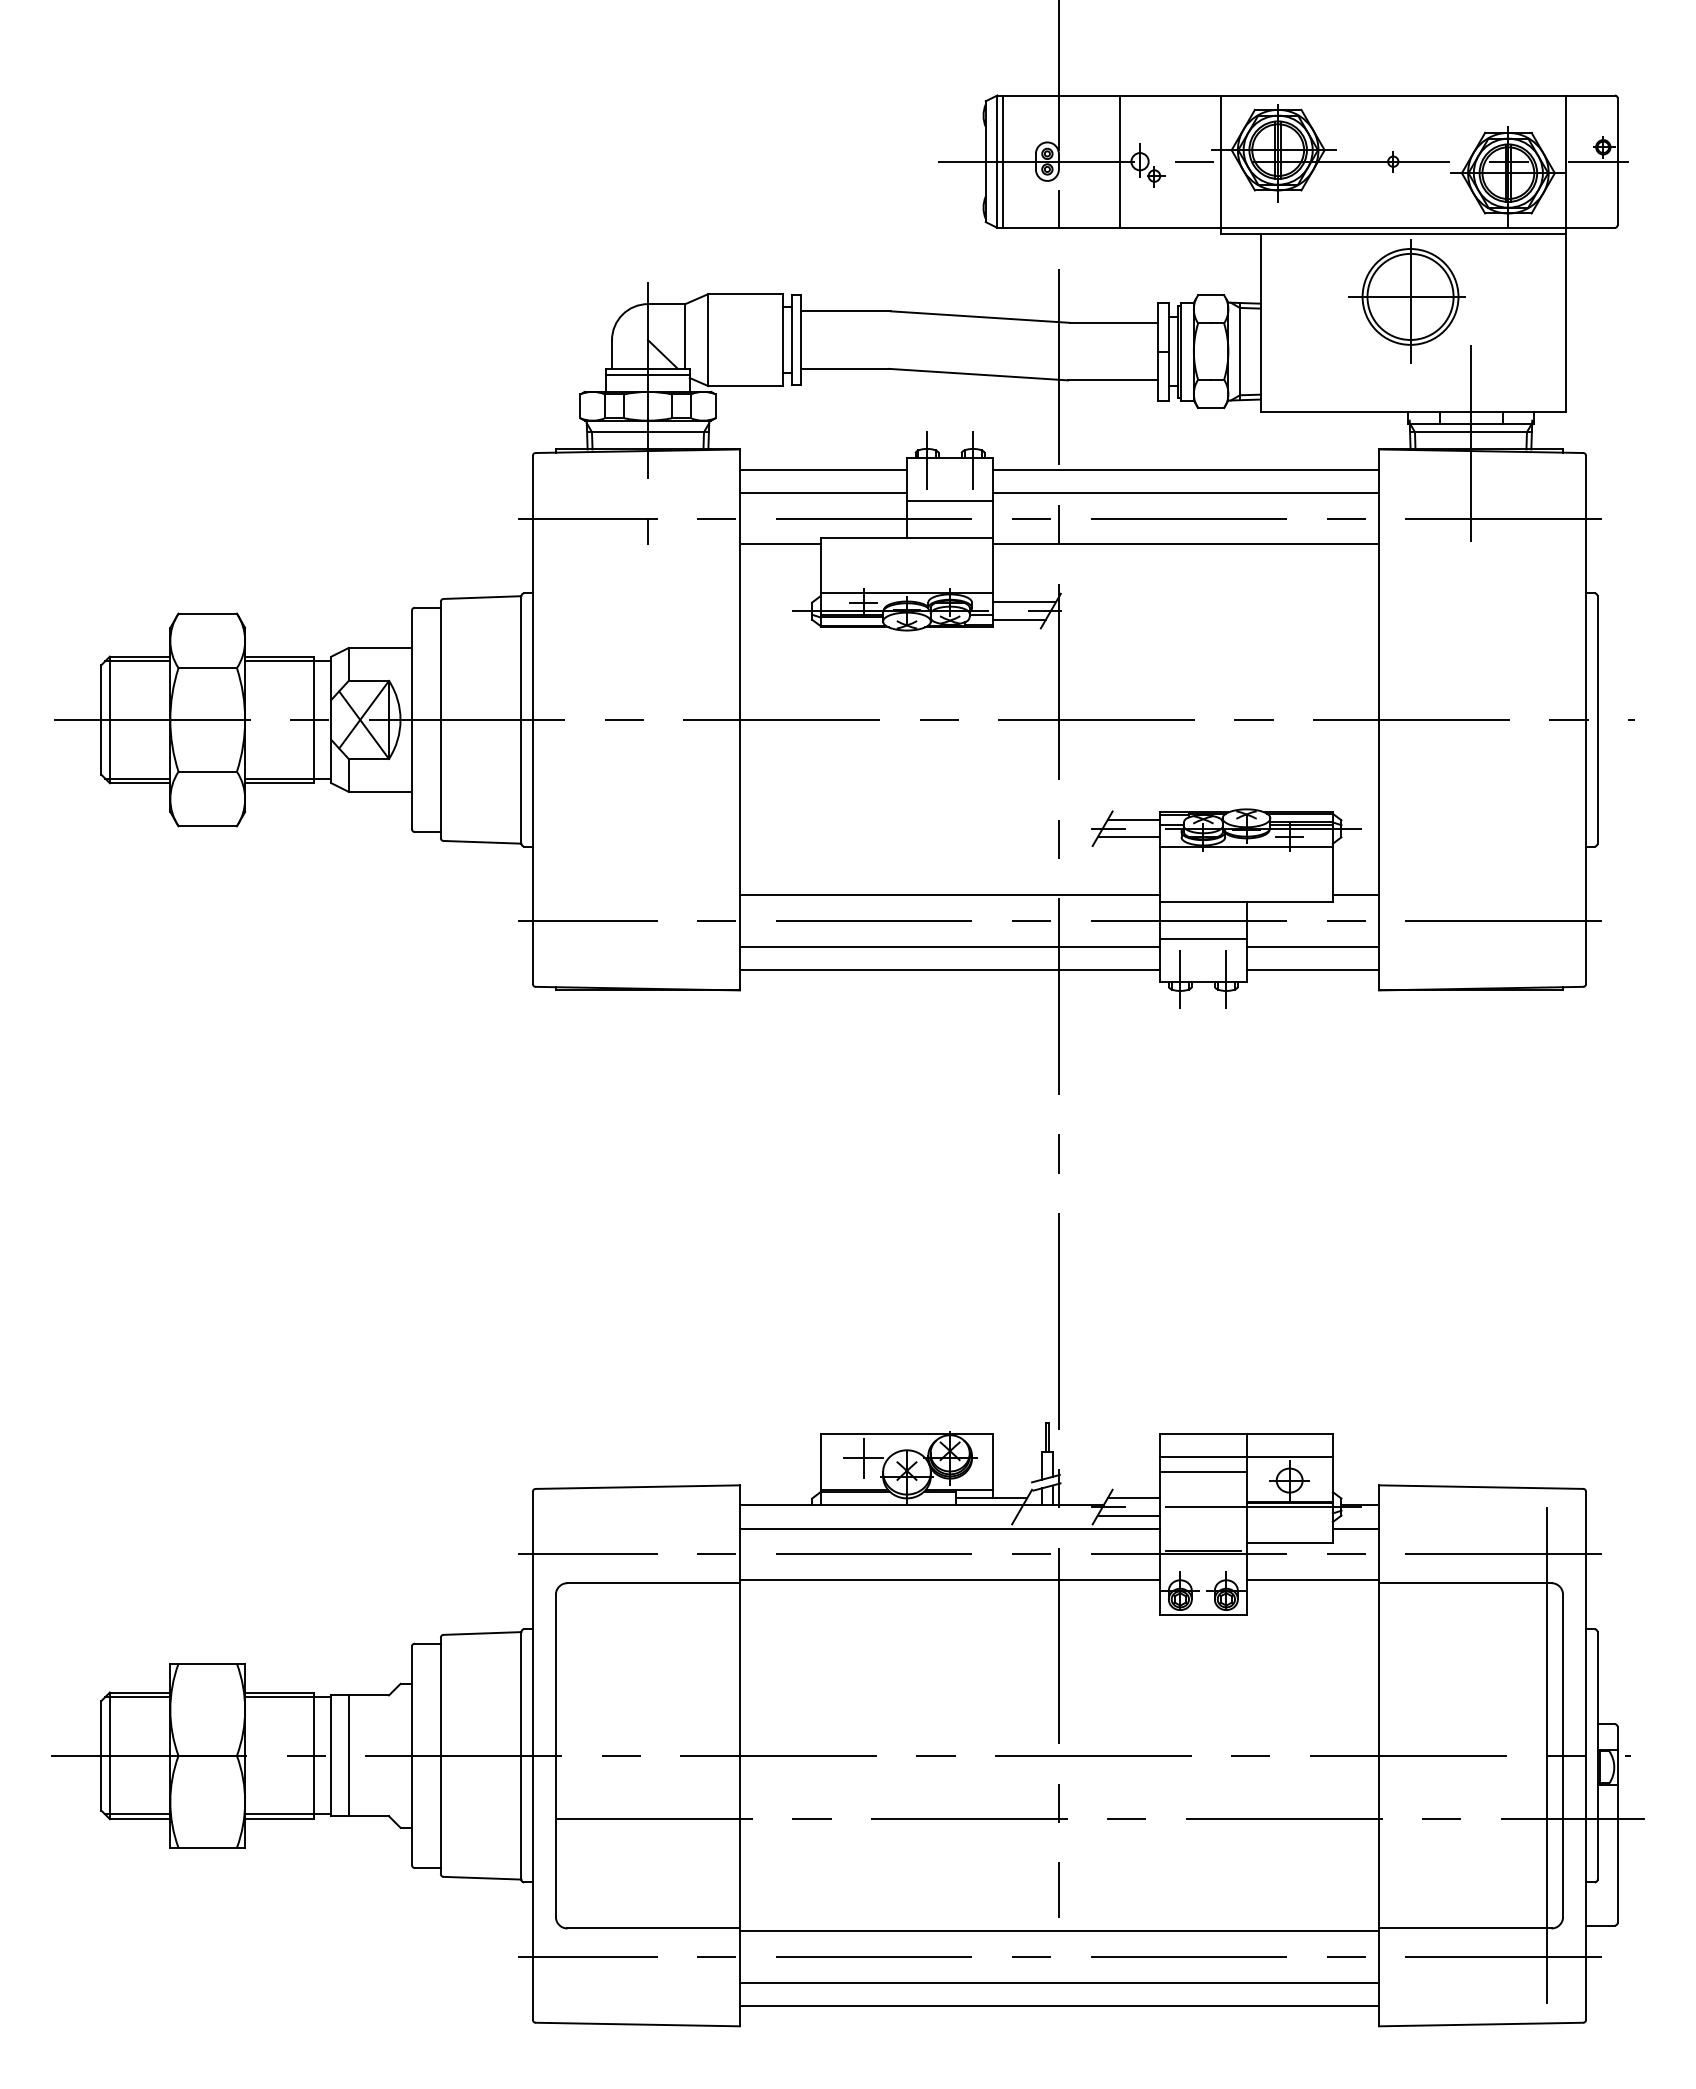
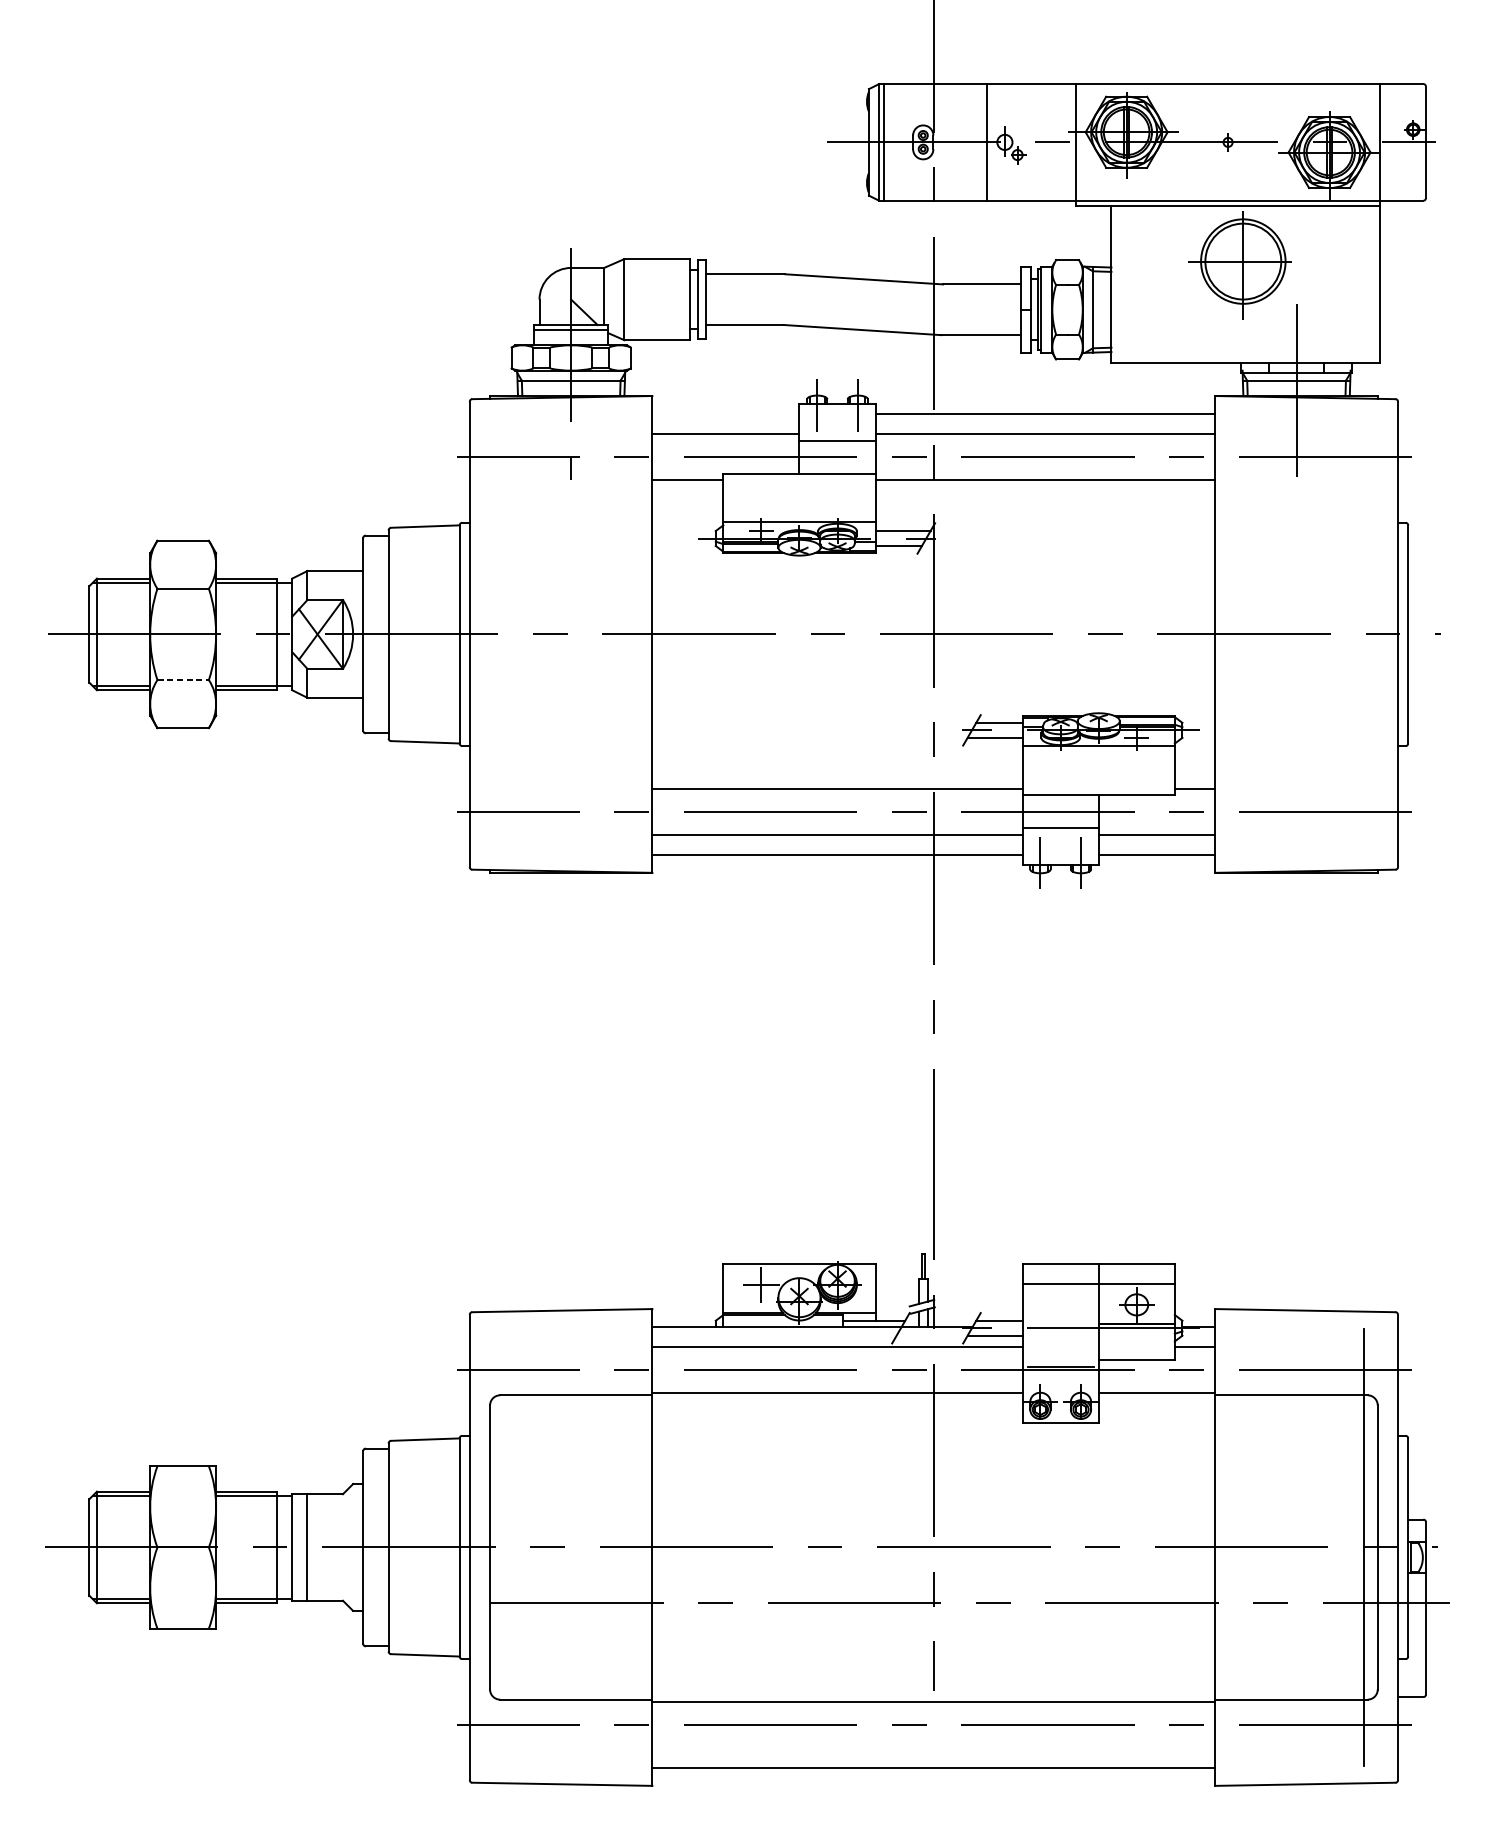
line: (823, 469) -> (725, 413), removed
line: (208, 771) -> (183, 679), solid -> dashed
line: (1203, 1471) -> (1060, 1296), removed
line: (1059, 1983) -> (933, 1748), removed

